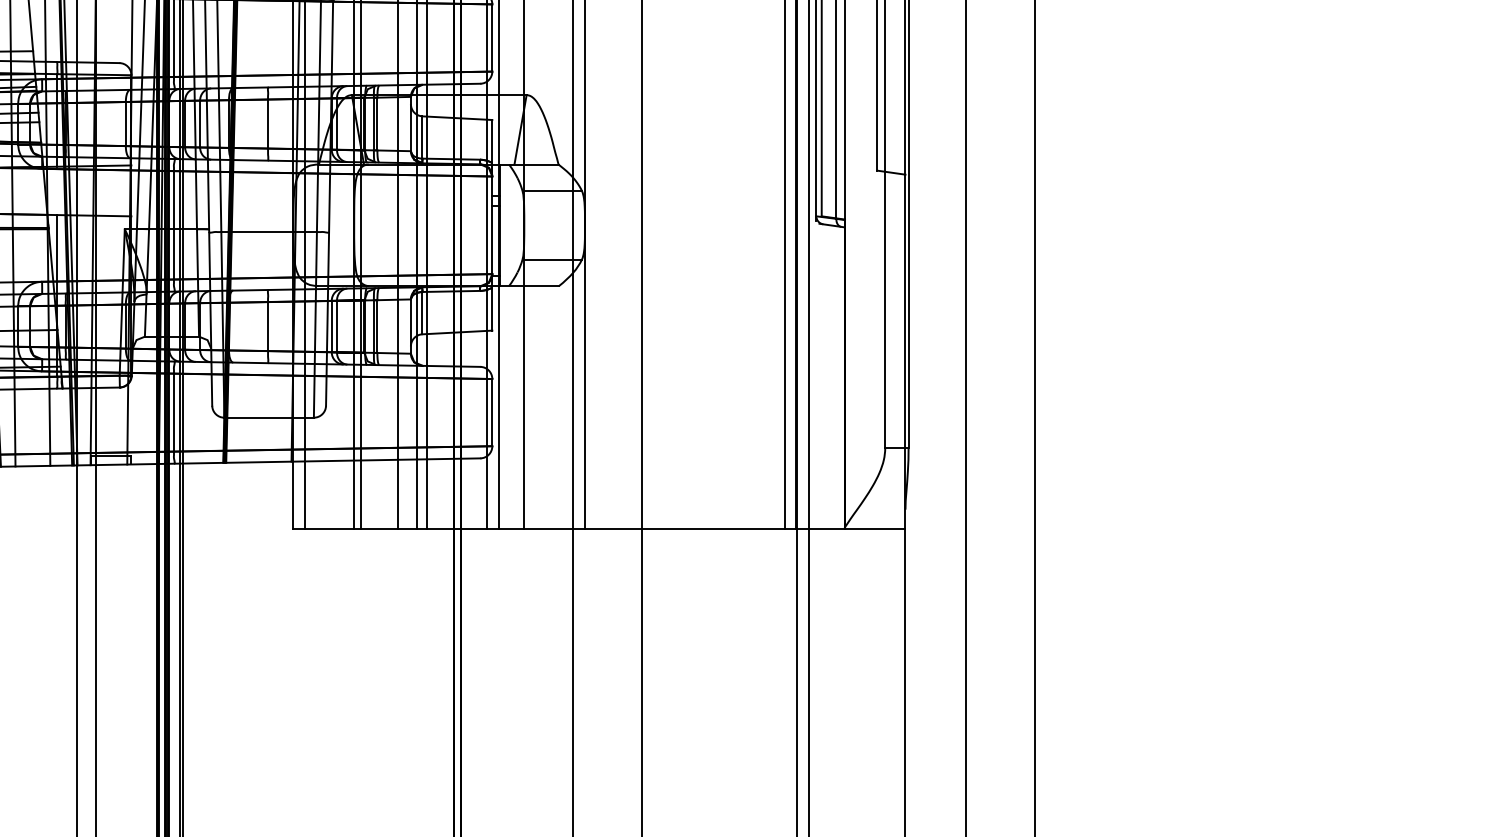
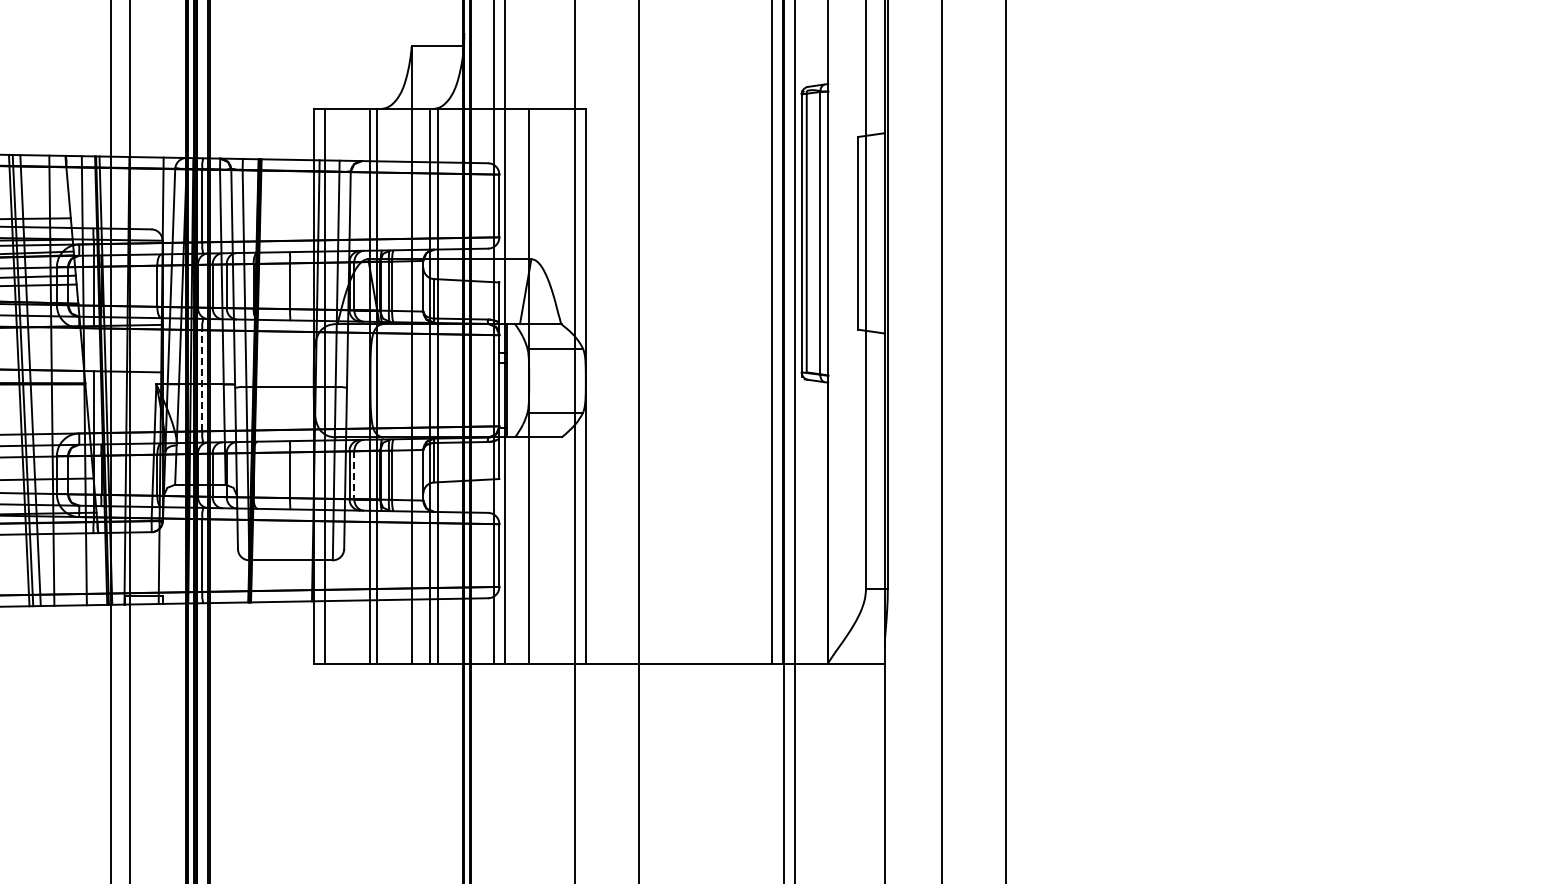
line: (174, 225) -> (202, 380), solid -> dashed
line: (337, 326) -> (354, 475), solid -> dashed

